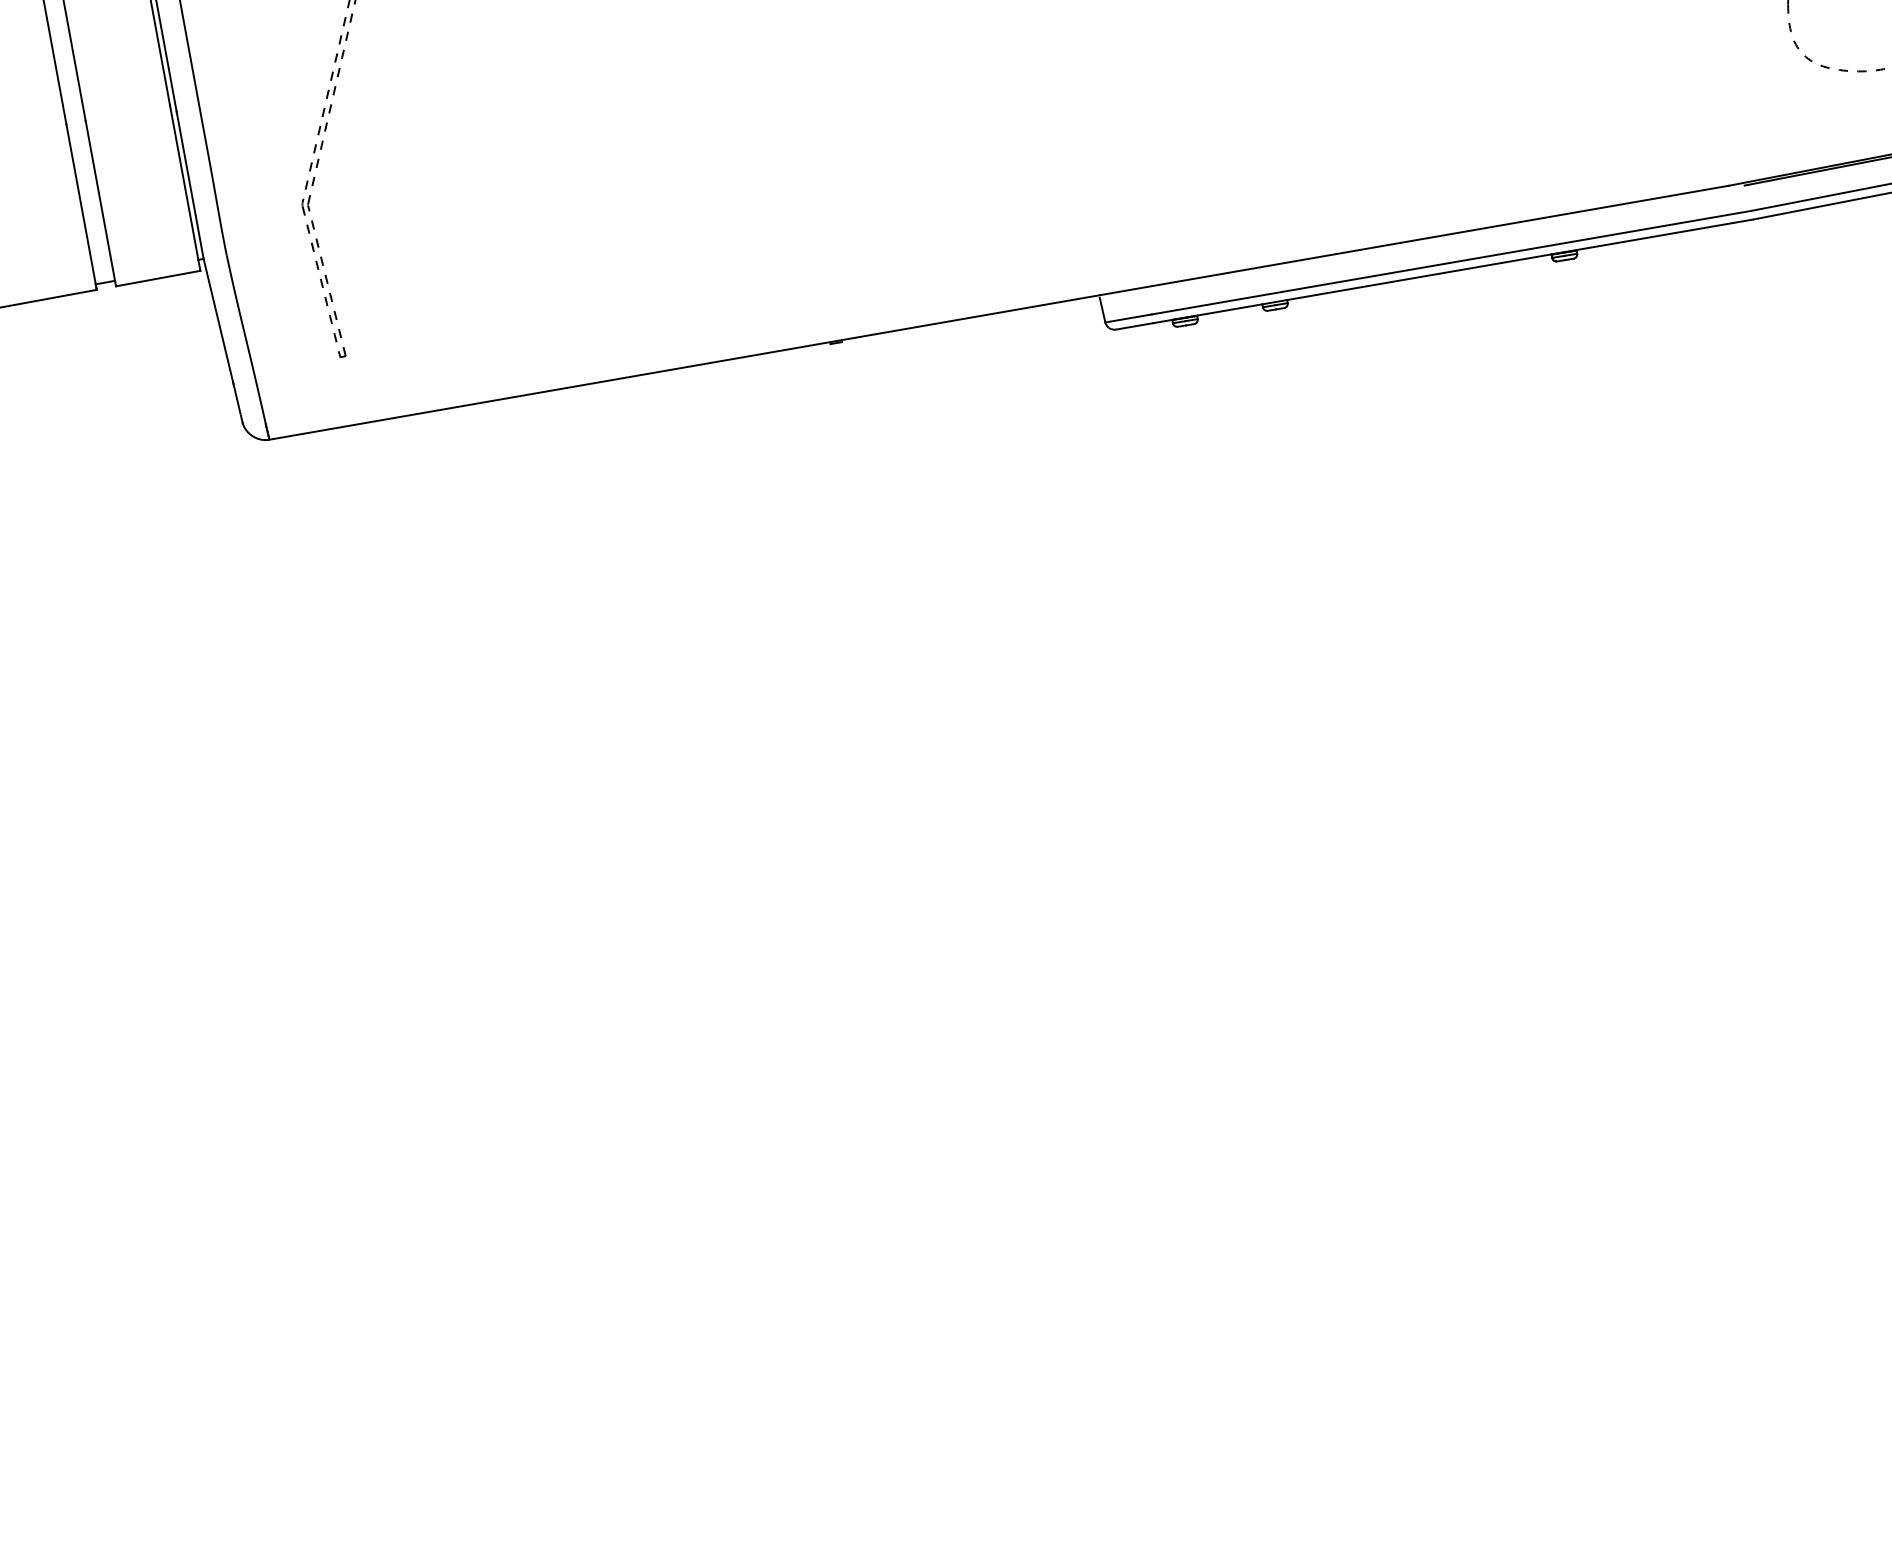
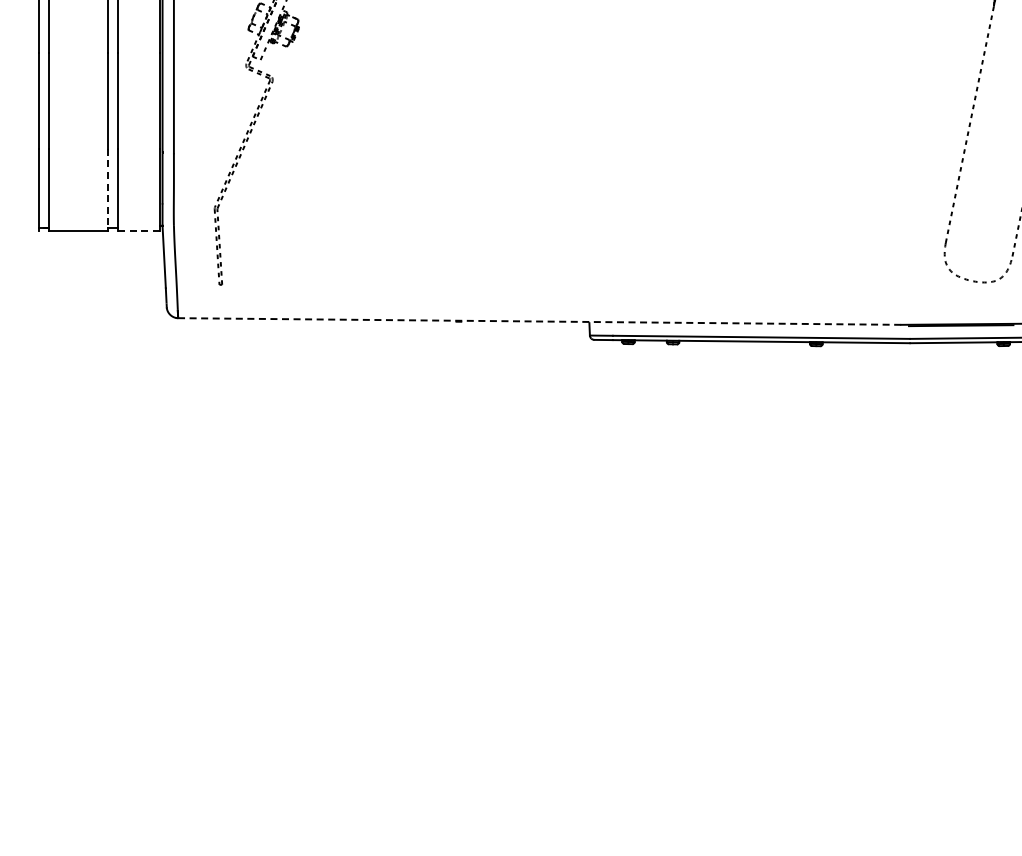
line: (81, 208) -> (108, 190), solid -> dashed
line: (157, 279) -> (138, 231), solid -> dashed
line: (998, 312) -> (539, 321), solid -> dashed

